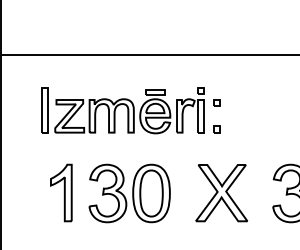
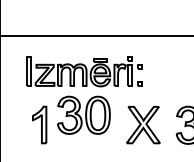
part: (129, 192) -> (83, 114), moved

